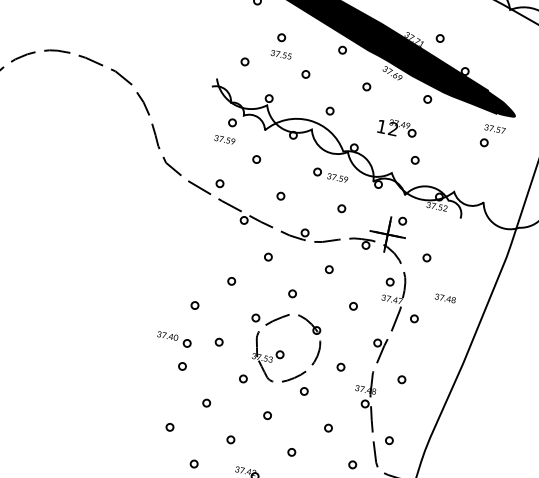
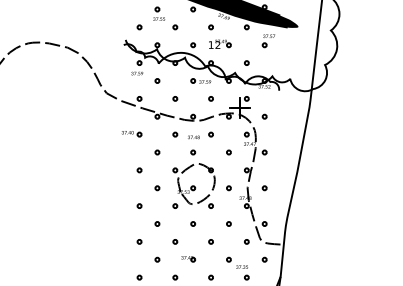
part: (398, 127) -> (220, 43), moved
part: (492, 137) -> (268, 41), moved
text: (444, 298) -> (193, 137), moved
part: (173, 340) -> (131, 134), moved

